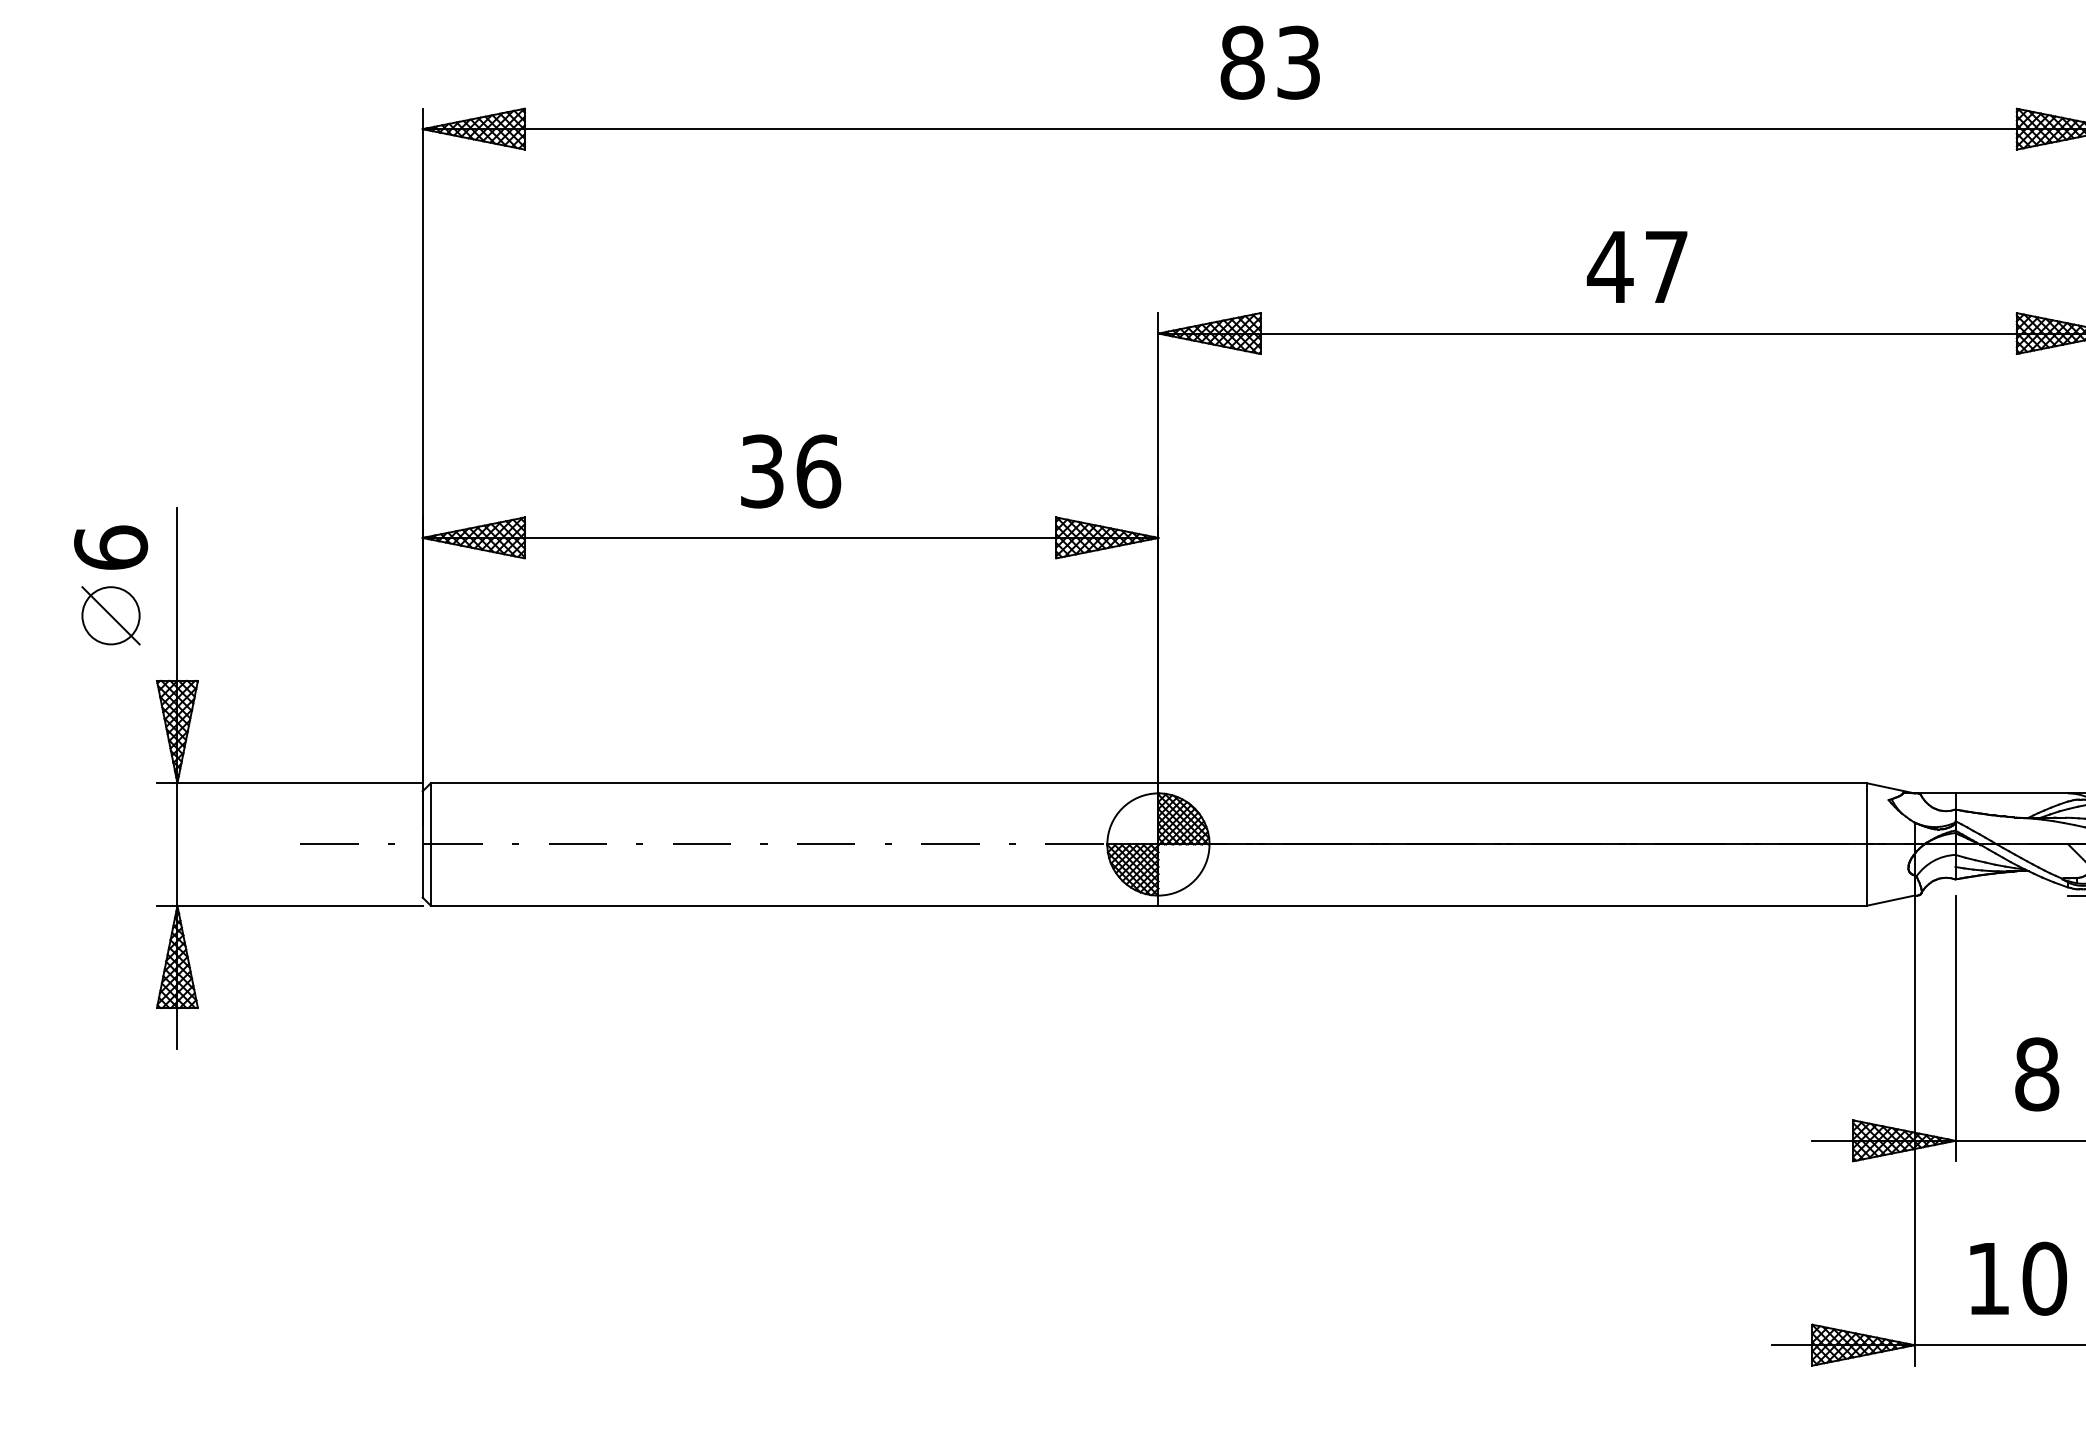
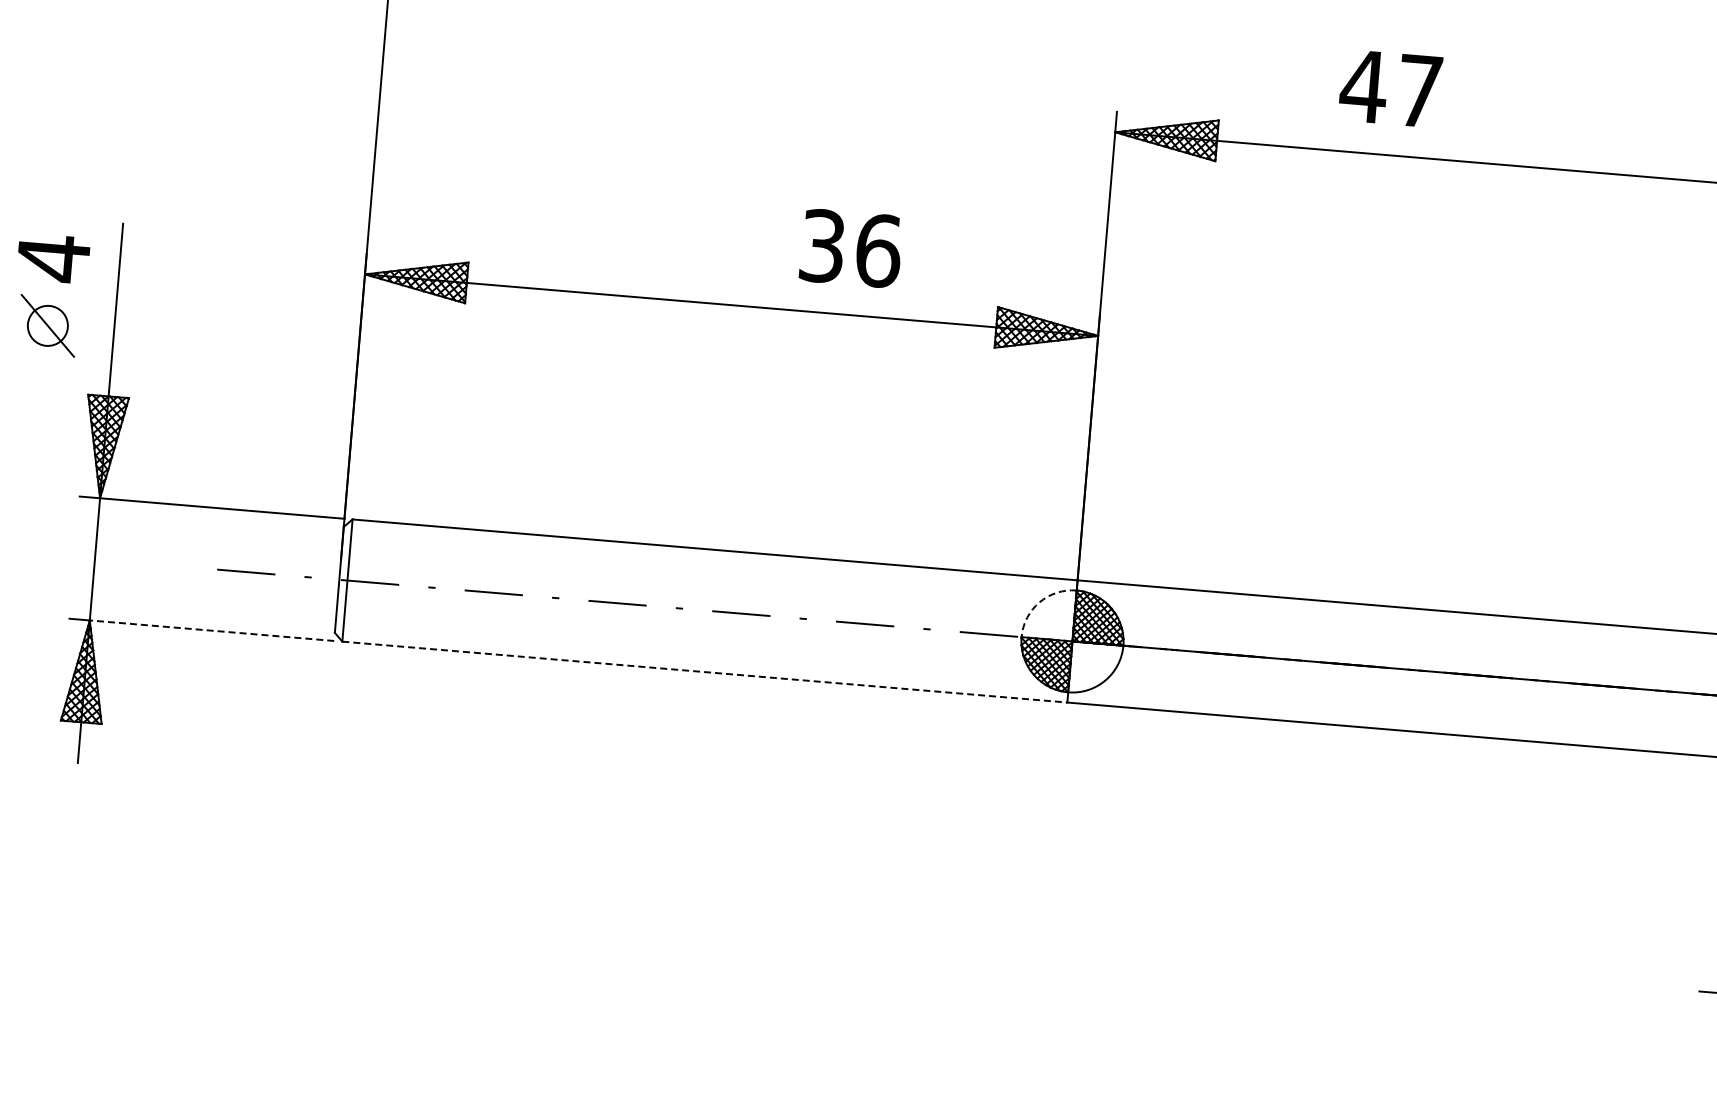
text: (1637, 266) -> (1390, 88), moved
text: (791, 471) -> (851, 248), moved
text: (111, 547) -> (54, 257), 6 -> 4
circle: (110, 615) -> (47, 325), size x0.7
arc: (1122, 808) -> (1039, 602), solid -> dashed
line: (300, 905) -> (212, 630), solid -> dashed
line: (794, 905) -> (704, 671), solid -> dashed

